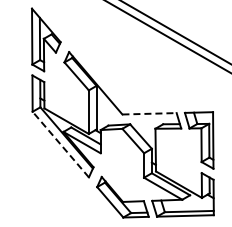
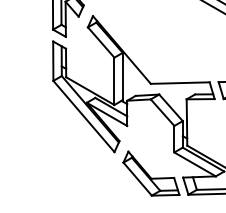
line: (150, 113) -> (181, 82), dashed -> solid
line: (60, 144) -> (83, 116), dashed -> solid

